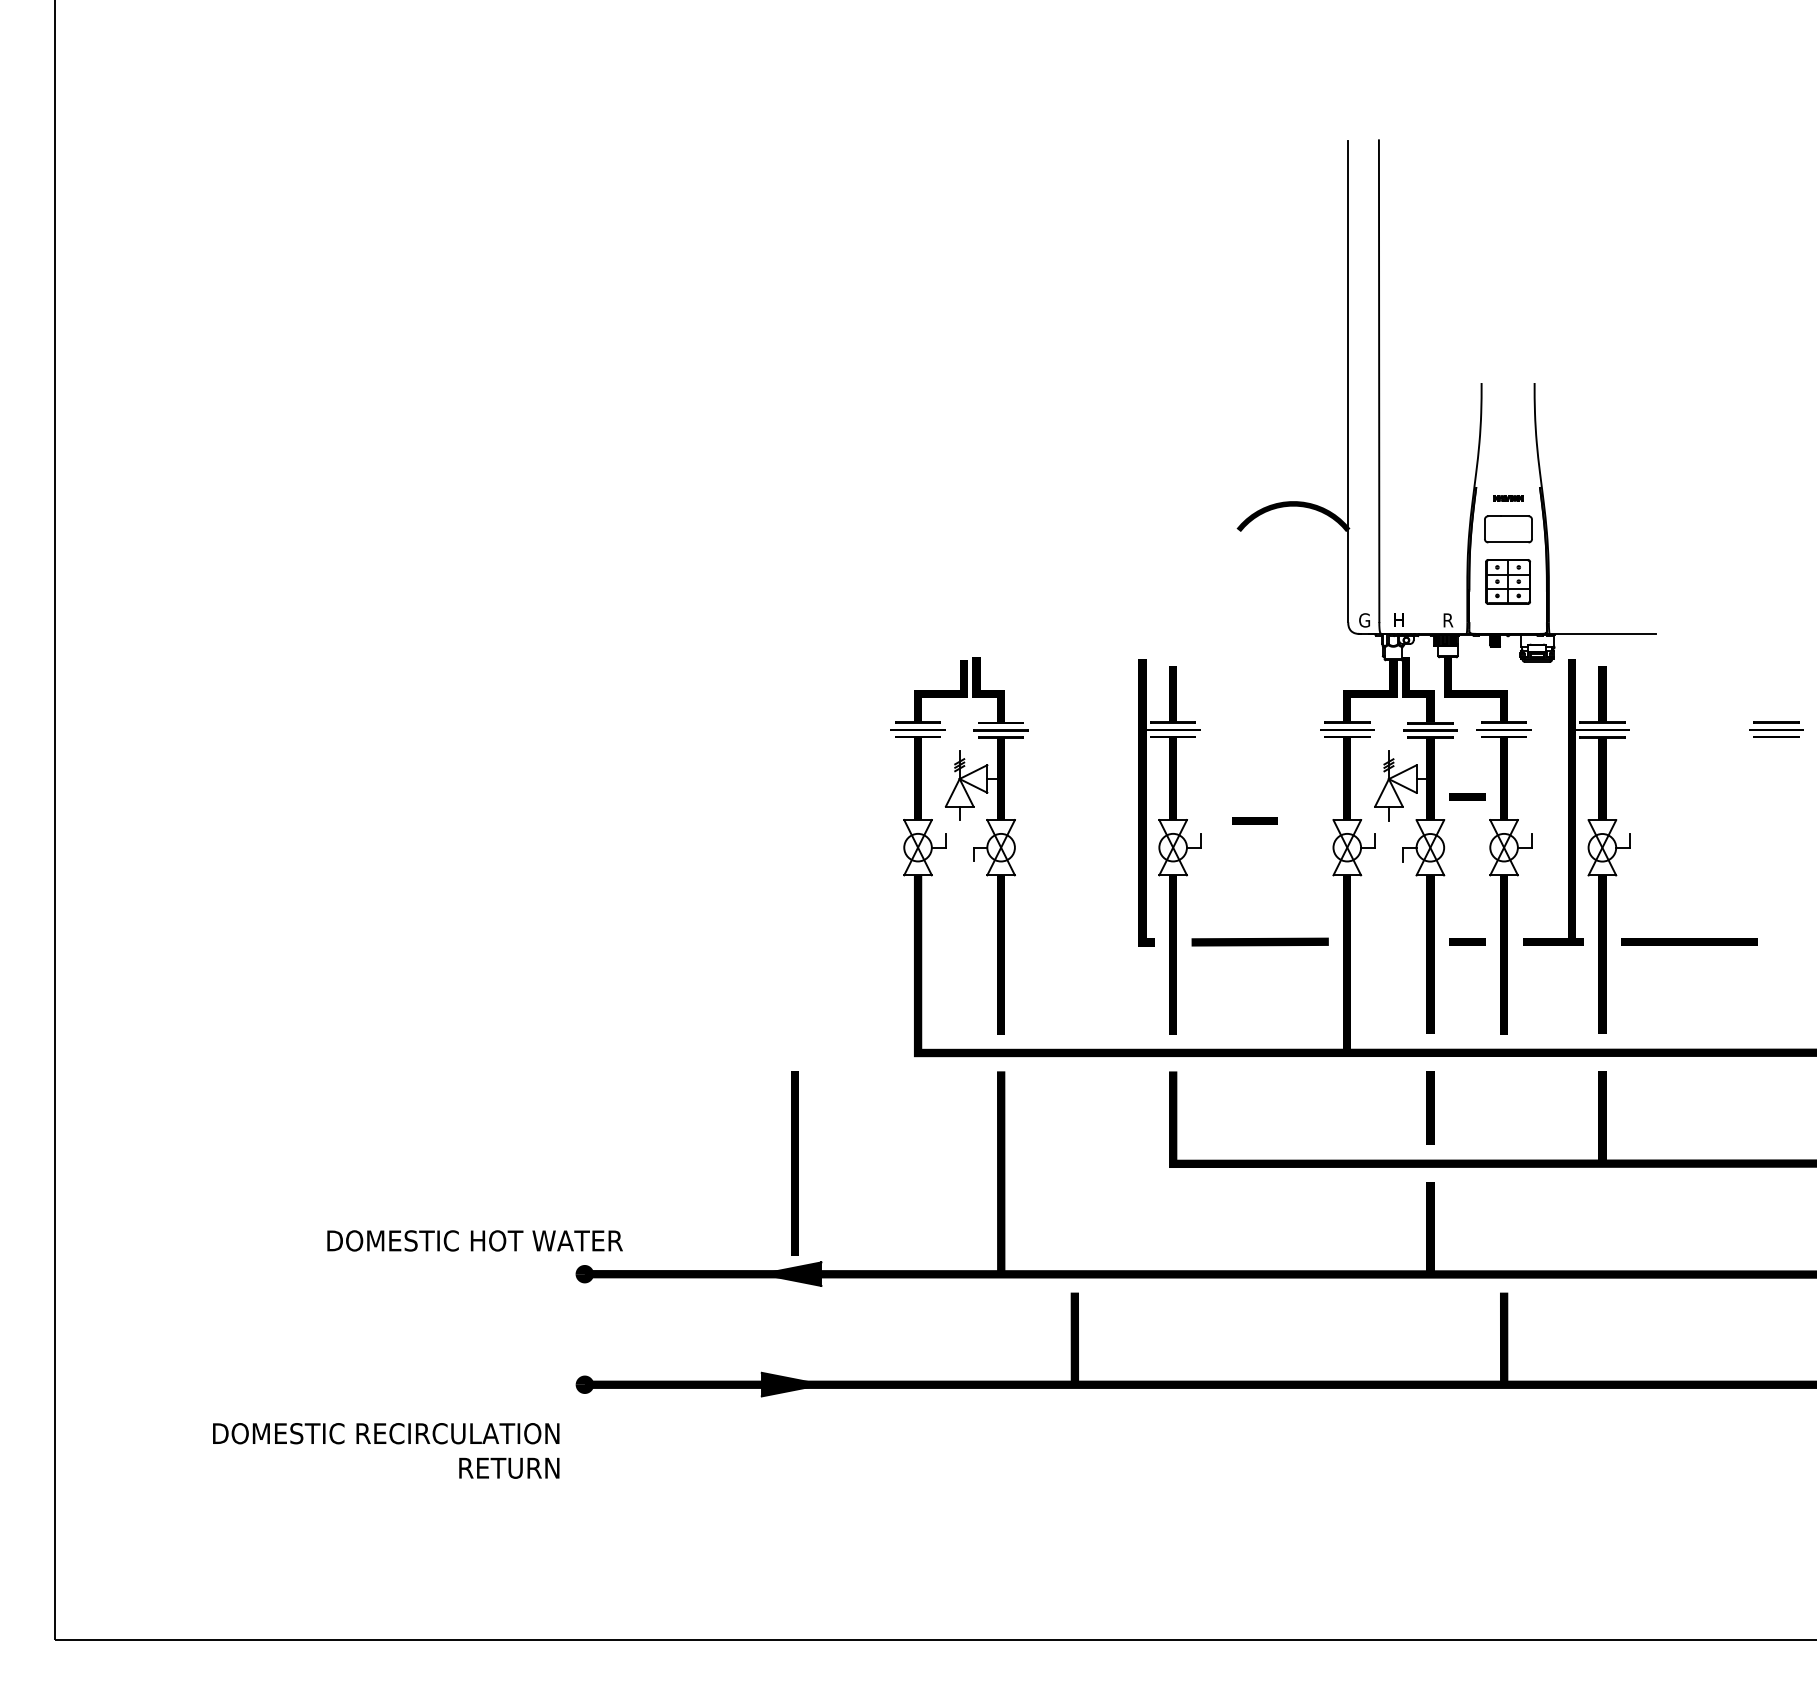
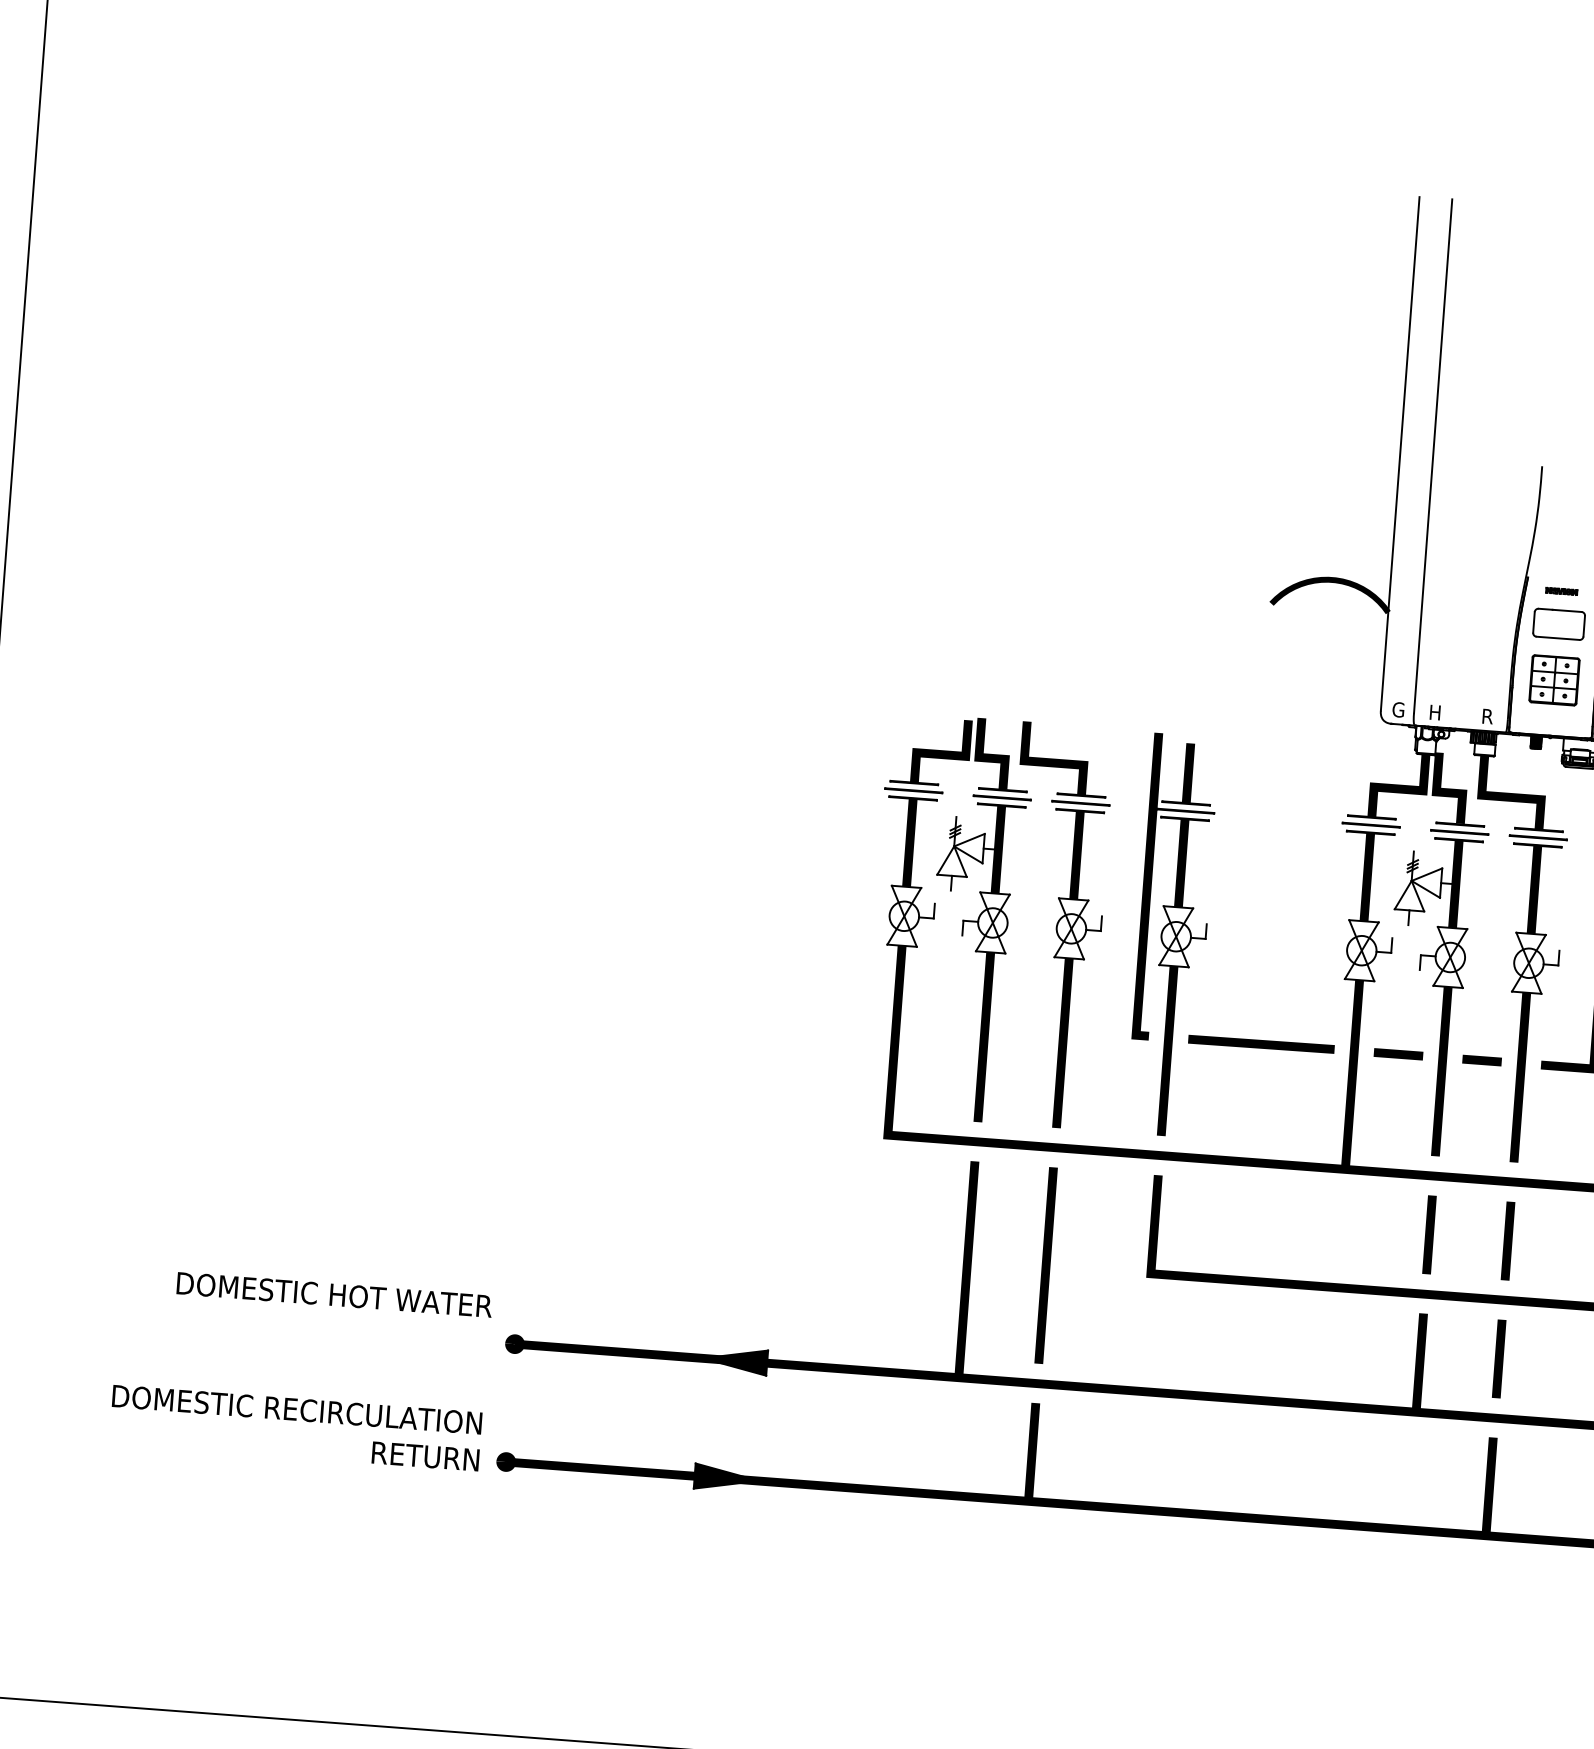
line: (1467, 796) -> (1494, 905), removed
line: (1254, 820) -> (1398, 1054), moved
part: (1058, 845) -> (1054, 925), added
line: (1503, 1107) -> (1507, 1240), added
line: (794, 1163) -> (1045, 1265), moved
line: (1503, 1218) -> (1498, 1358), added
text: (474, 1240) -> (334, 1294), moved
text: (386, 1450) -> (296, 1427), moved

